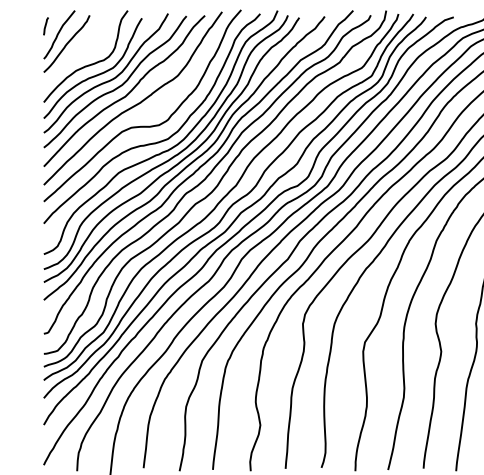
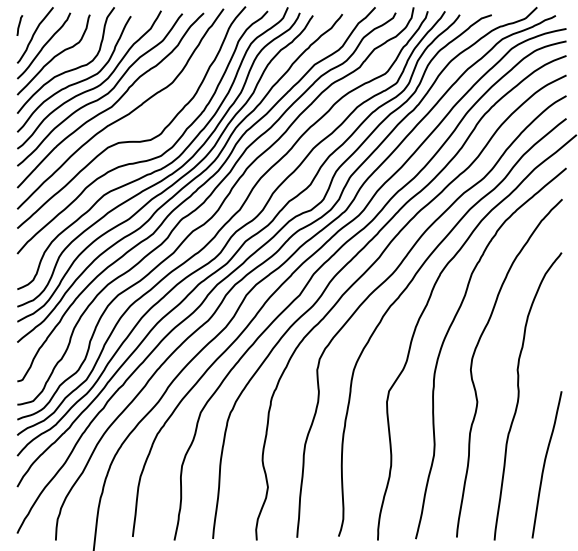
curve: (75, 52) -> (54, 55), added

